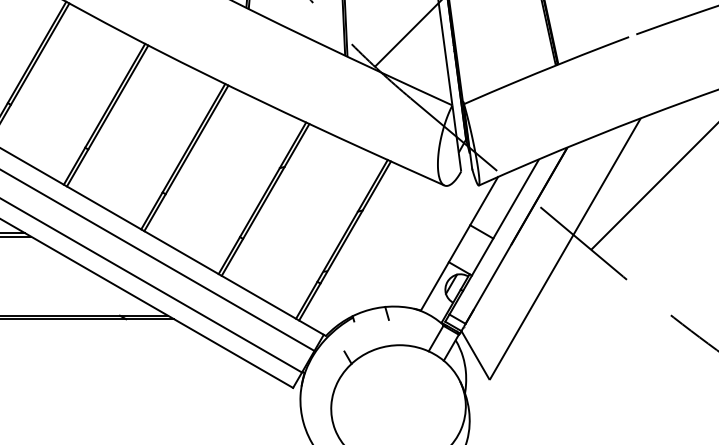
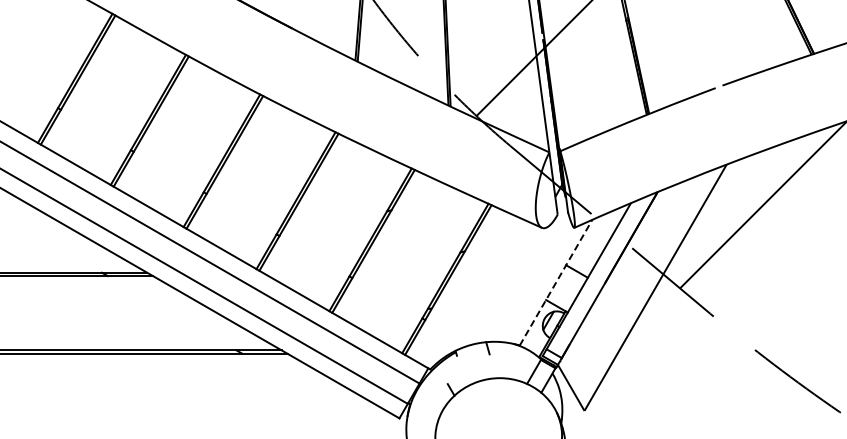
line: (459, 243) -> (556, 282), solid -> dashed

